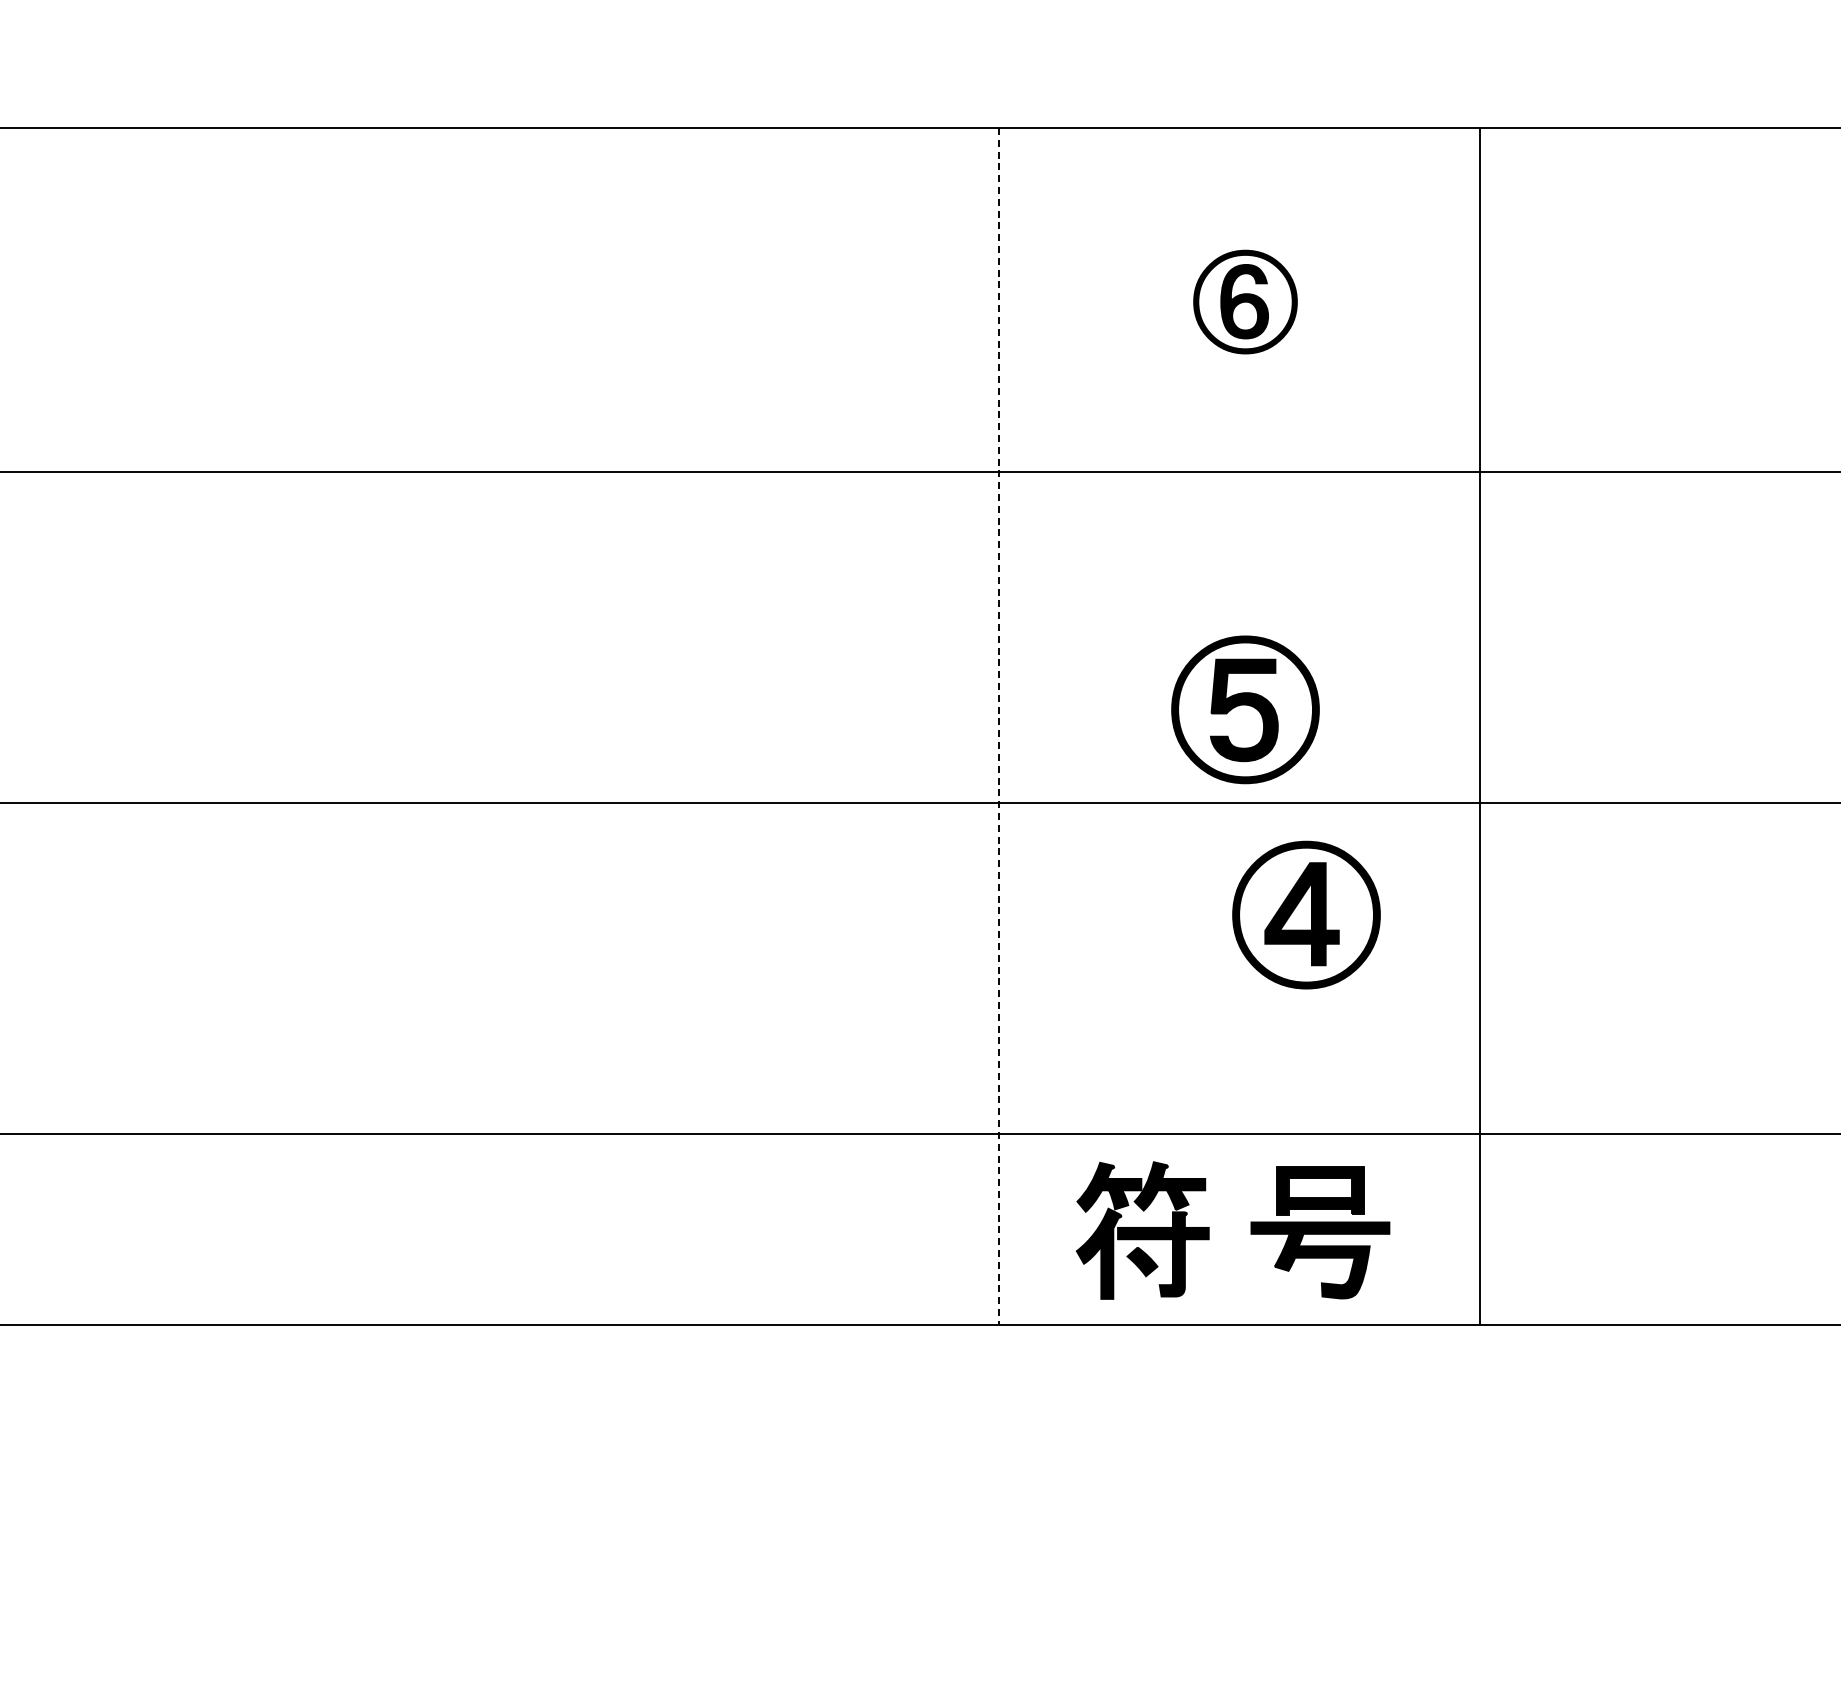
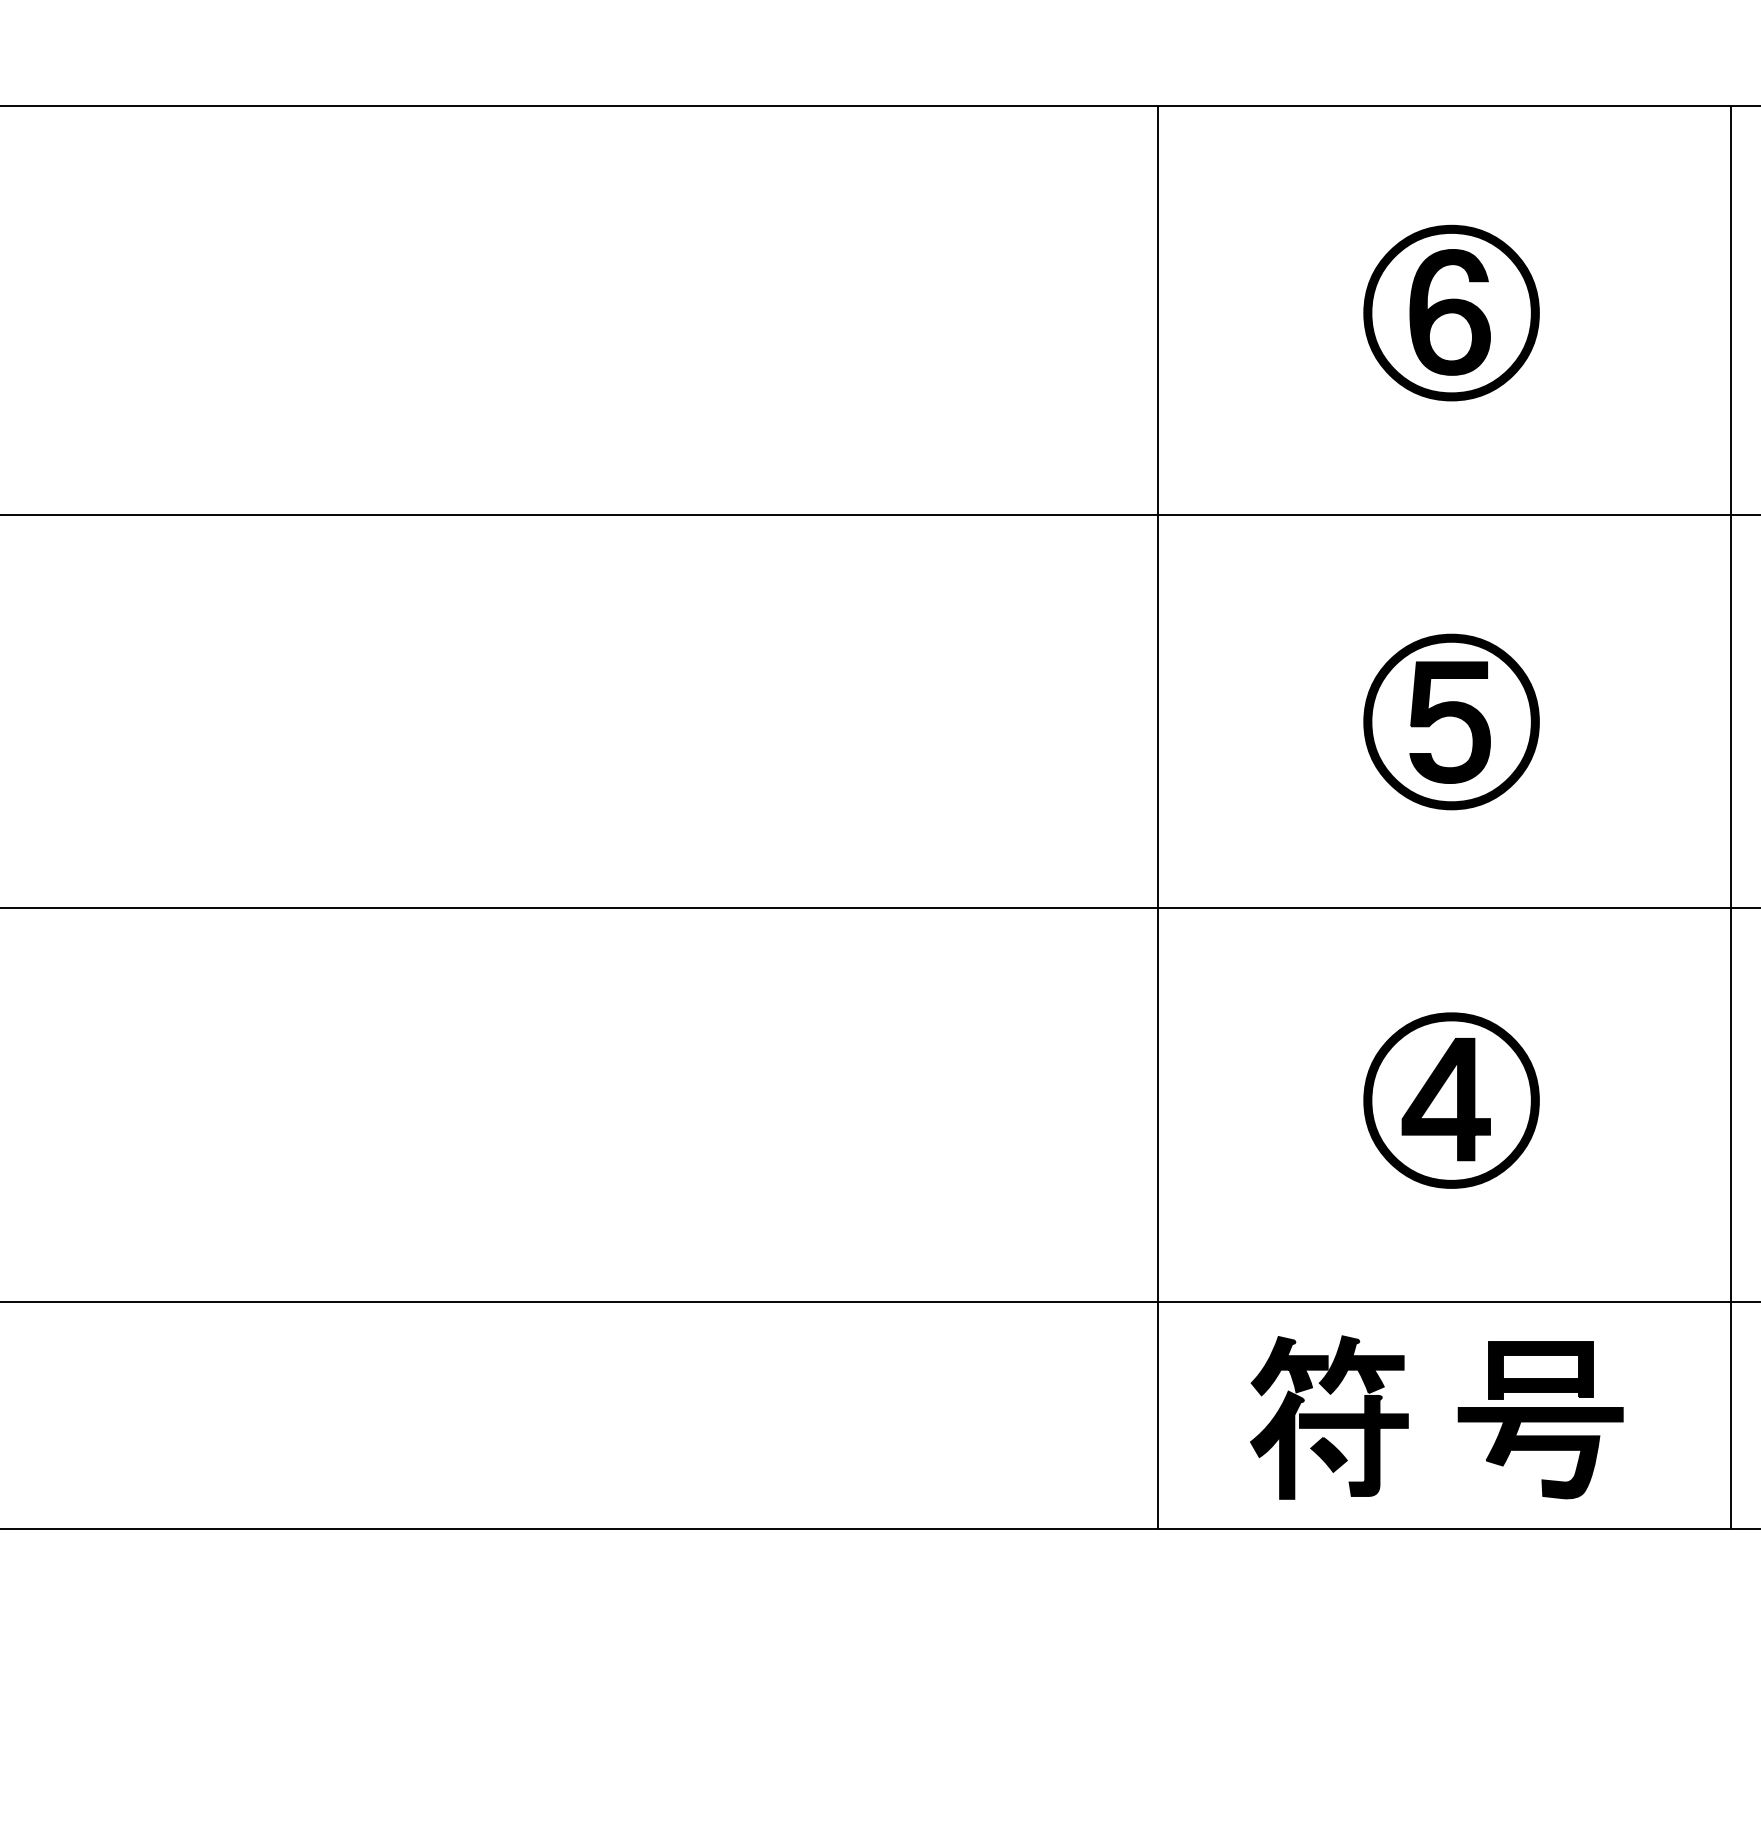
part: (1245, 301) -> (1451, 312), size x1.43
part: (1245, 709) -> (1451, 721), moved
line: (998, 726) -> (1157, 817), dashed -> solid
part: (1306, 914) -> (1451, 1099), moved

